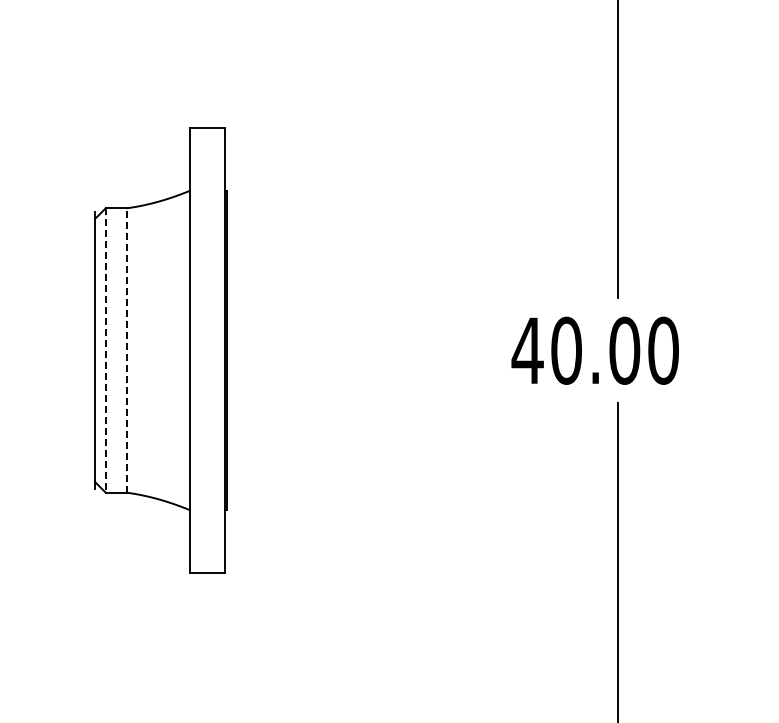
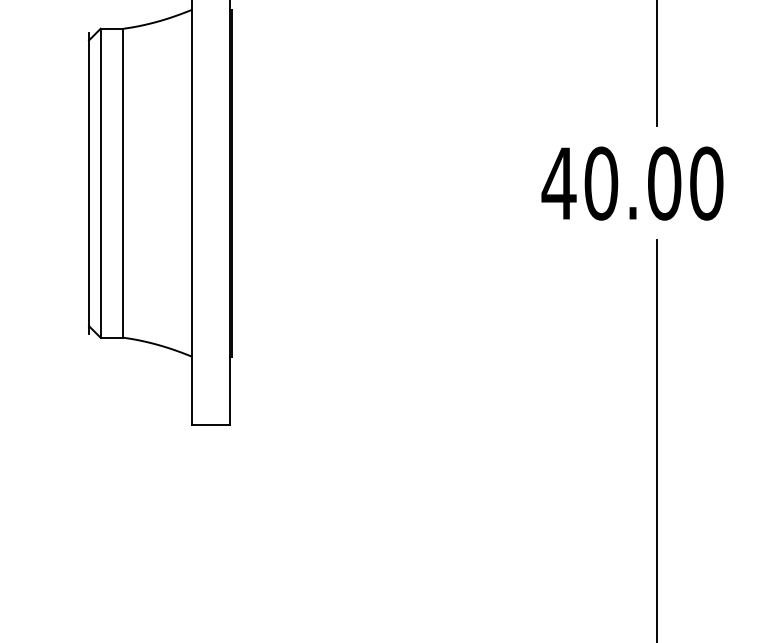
line: (126, 349) -> (123, 182), dashed -> solid
line: (105, 350) -> (100, 183), dashed -> solid

